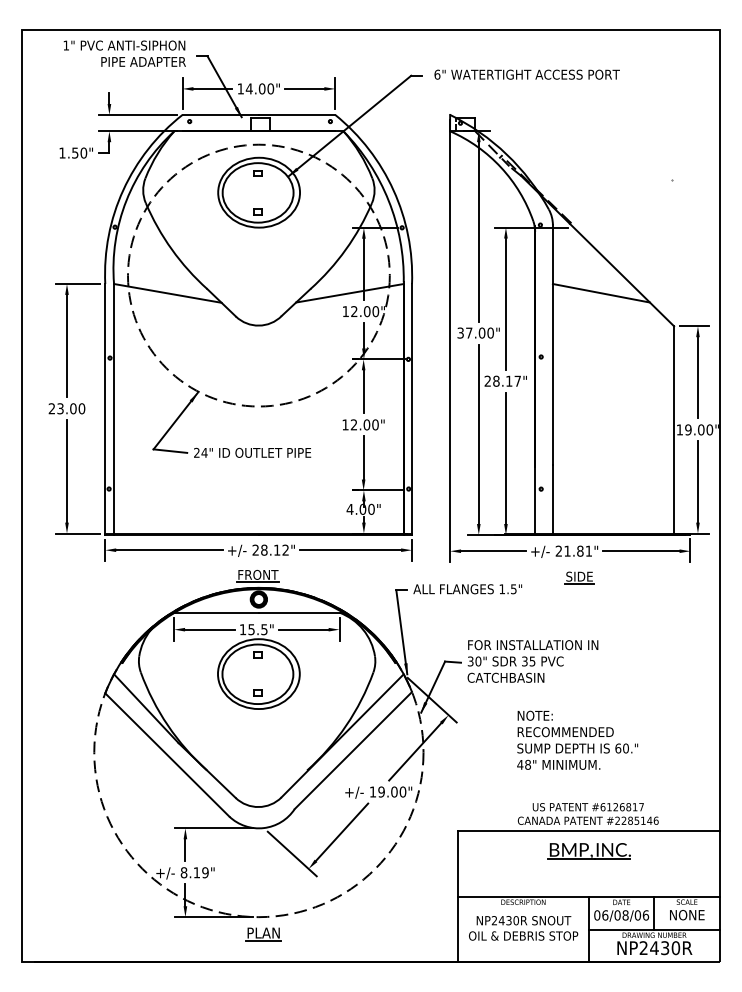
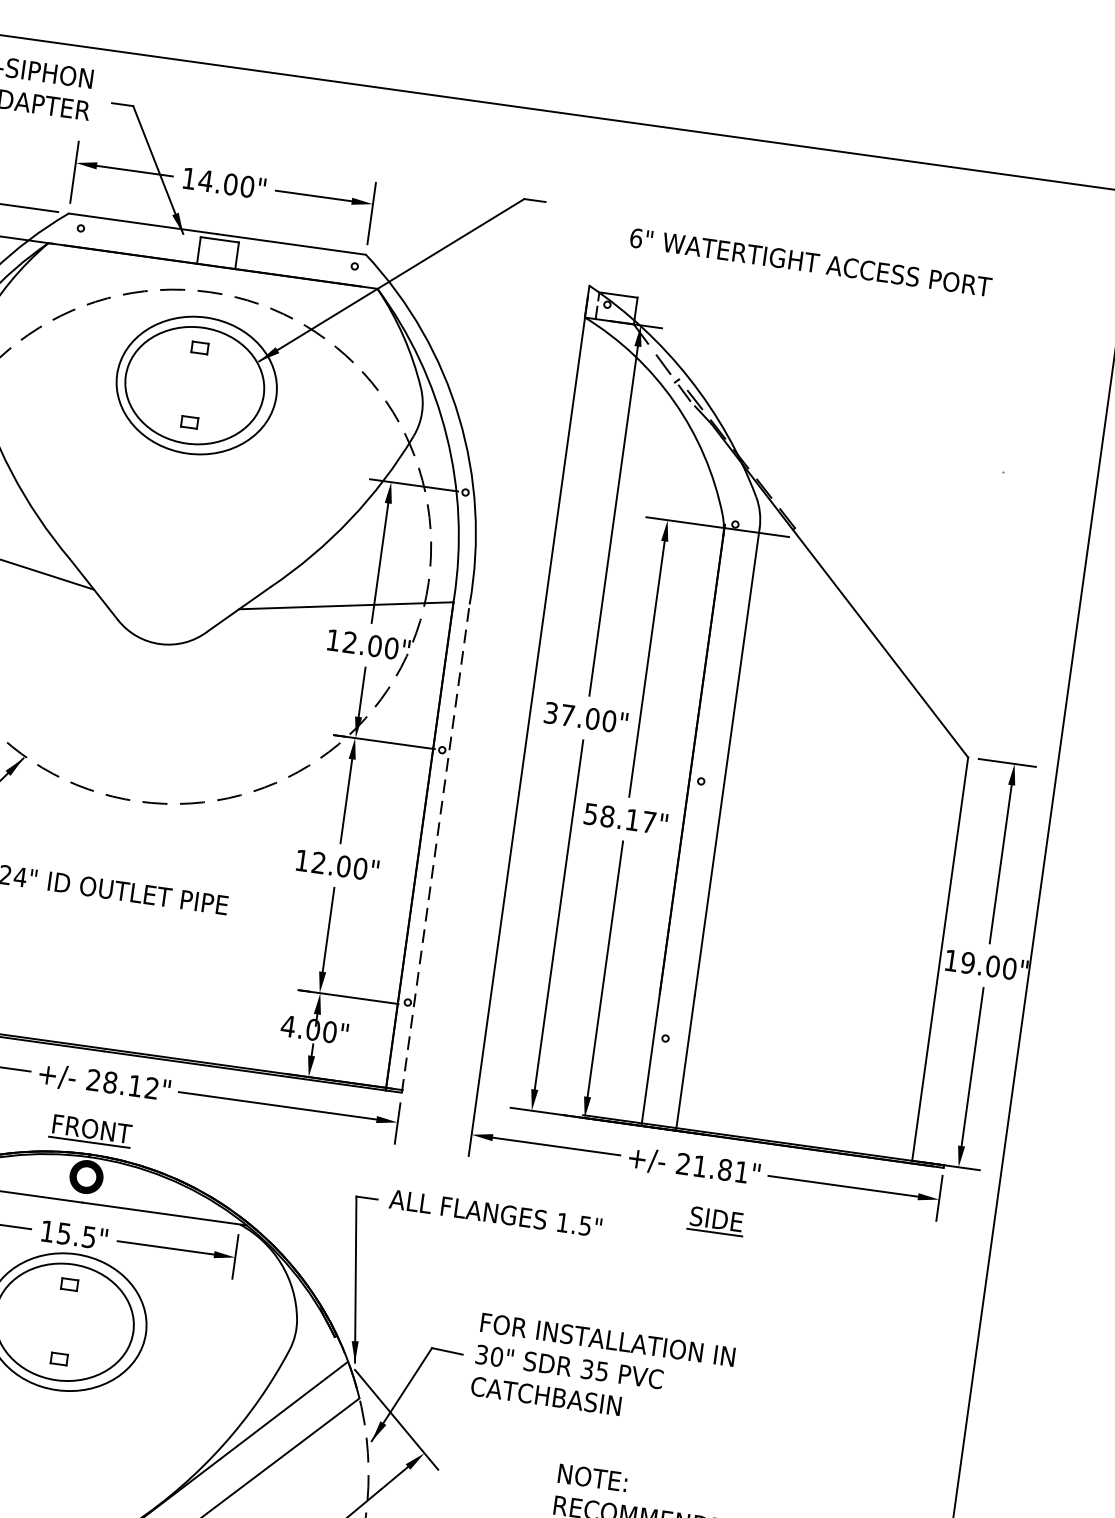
text: (526, 74) -> (809, 261), moved
line: (600, 293) -> (833, 673), removed
text: (487, 380) -> (590, 812), 28.17" -> 58.17"
line: (412, 408) -> (436, 846), solid -> dashed

